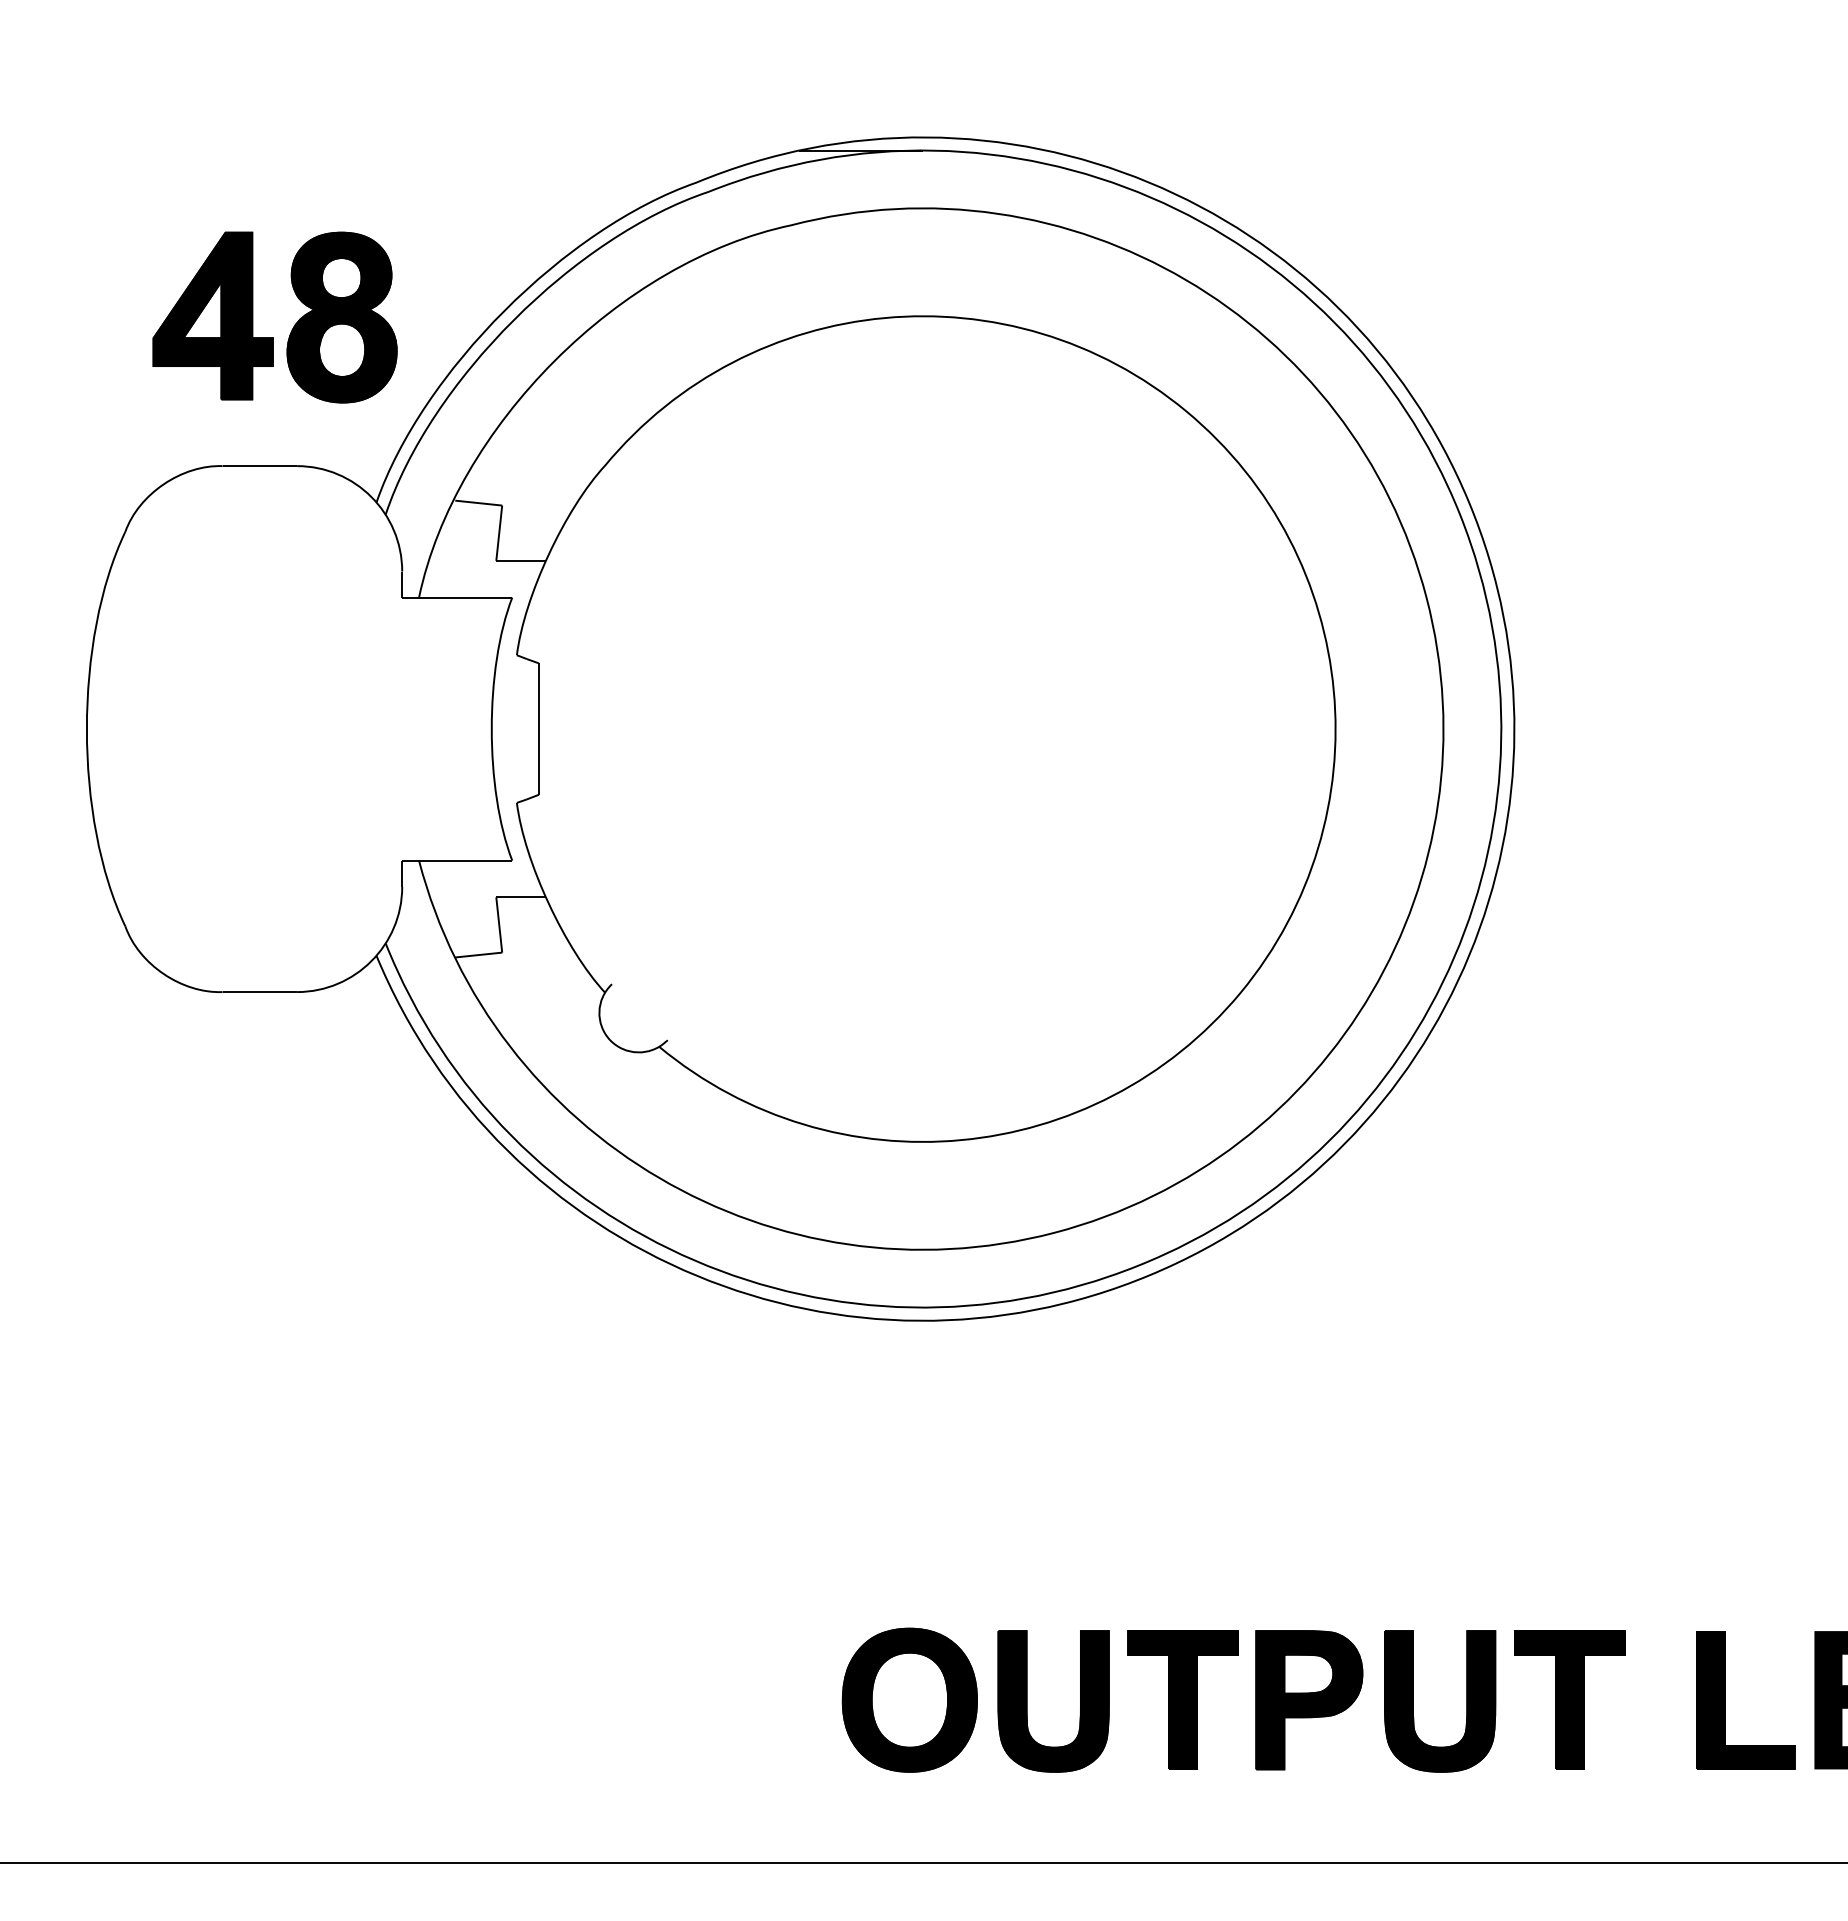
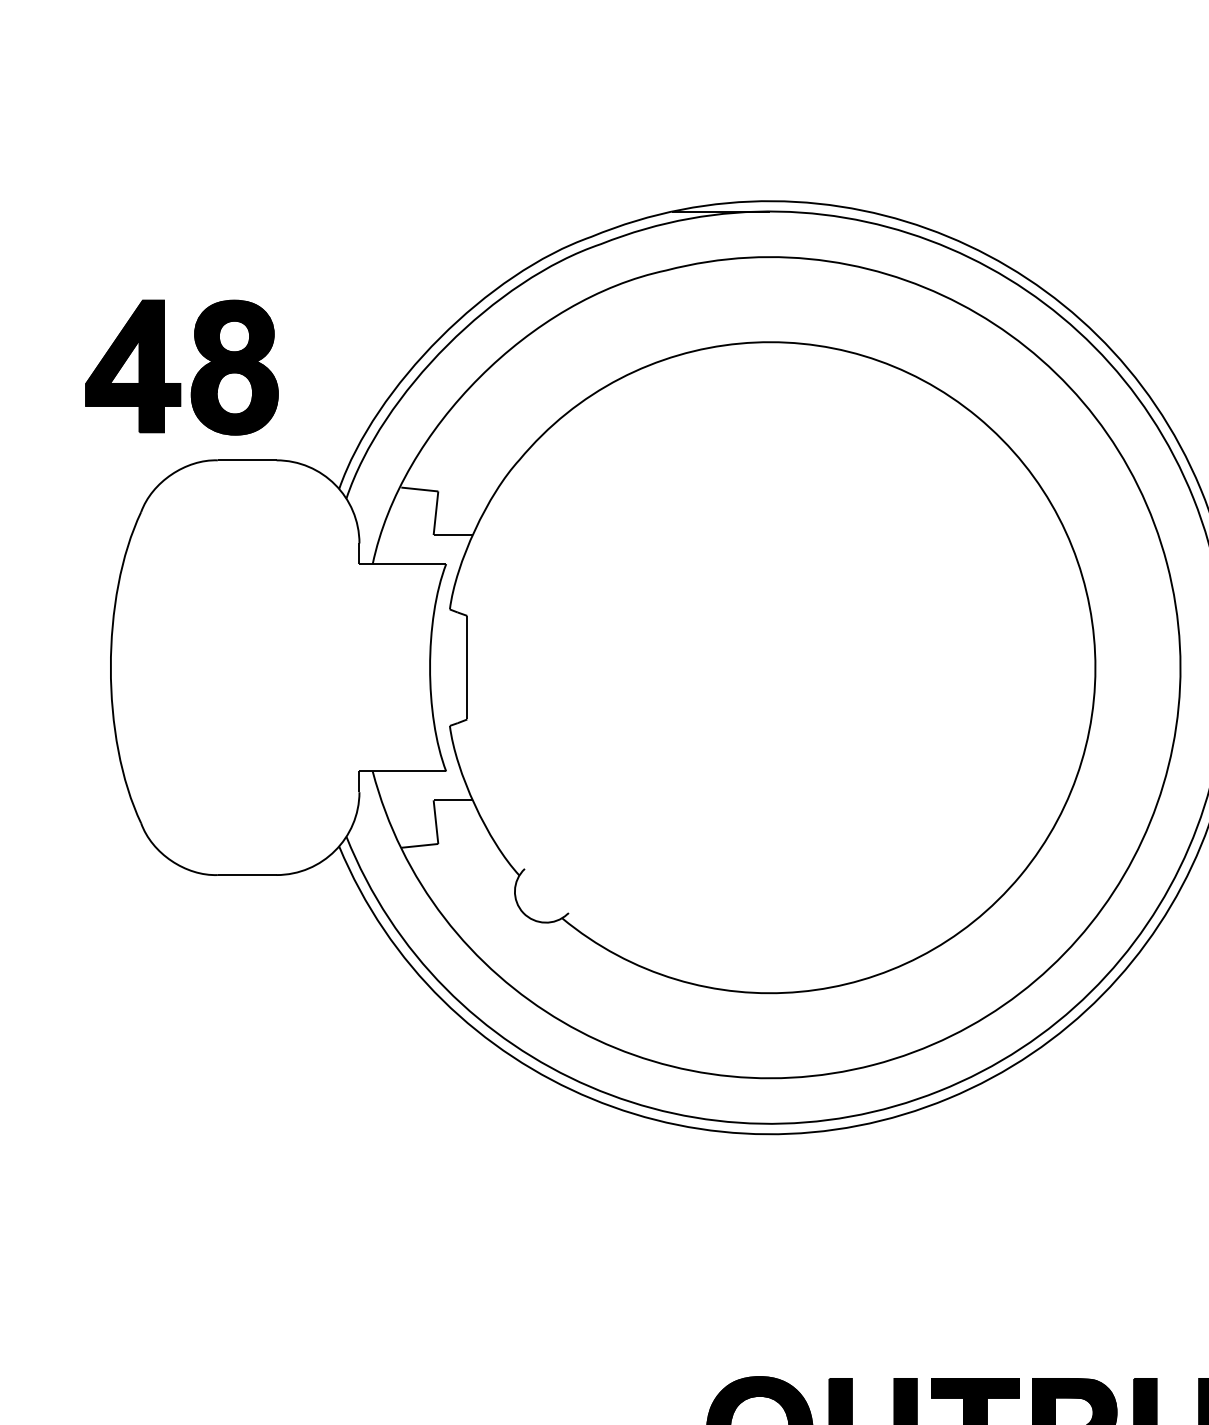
part: (273, 337) -> (180, 383), moved

